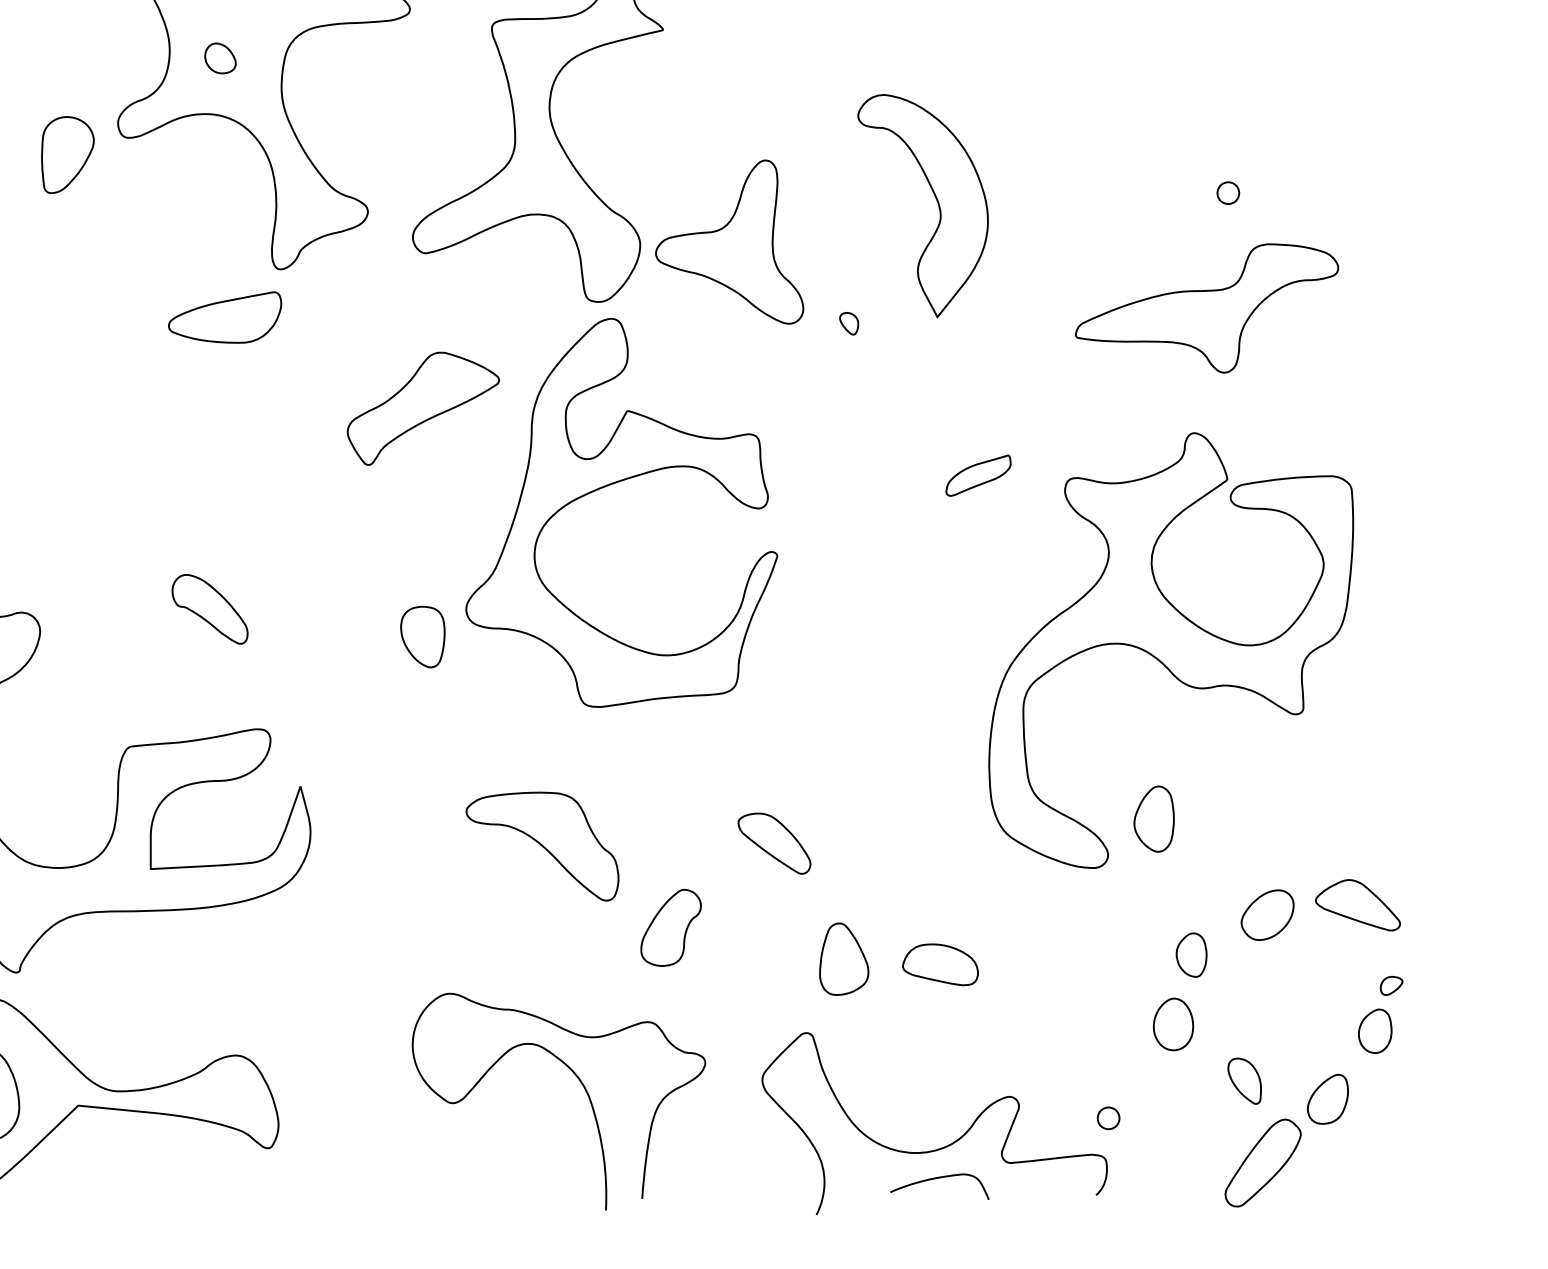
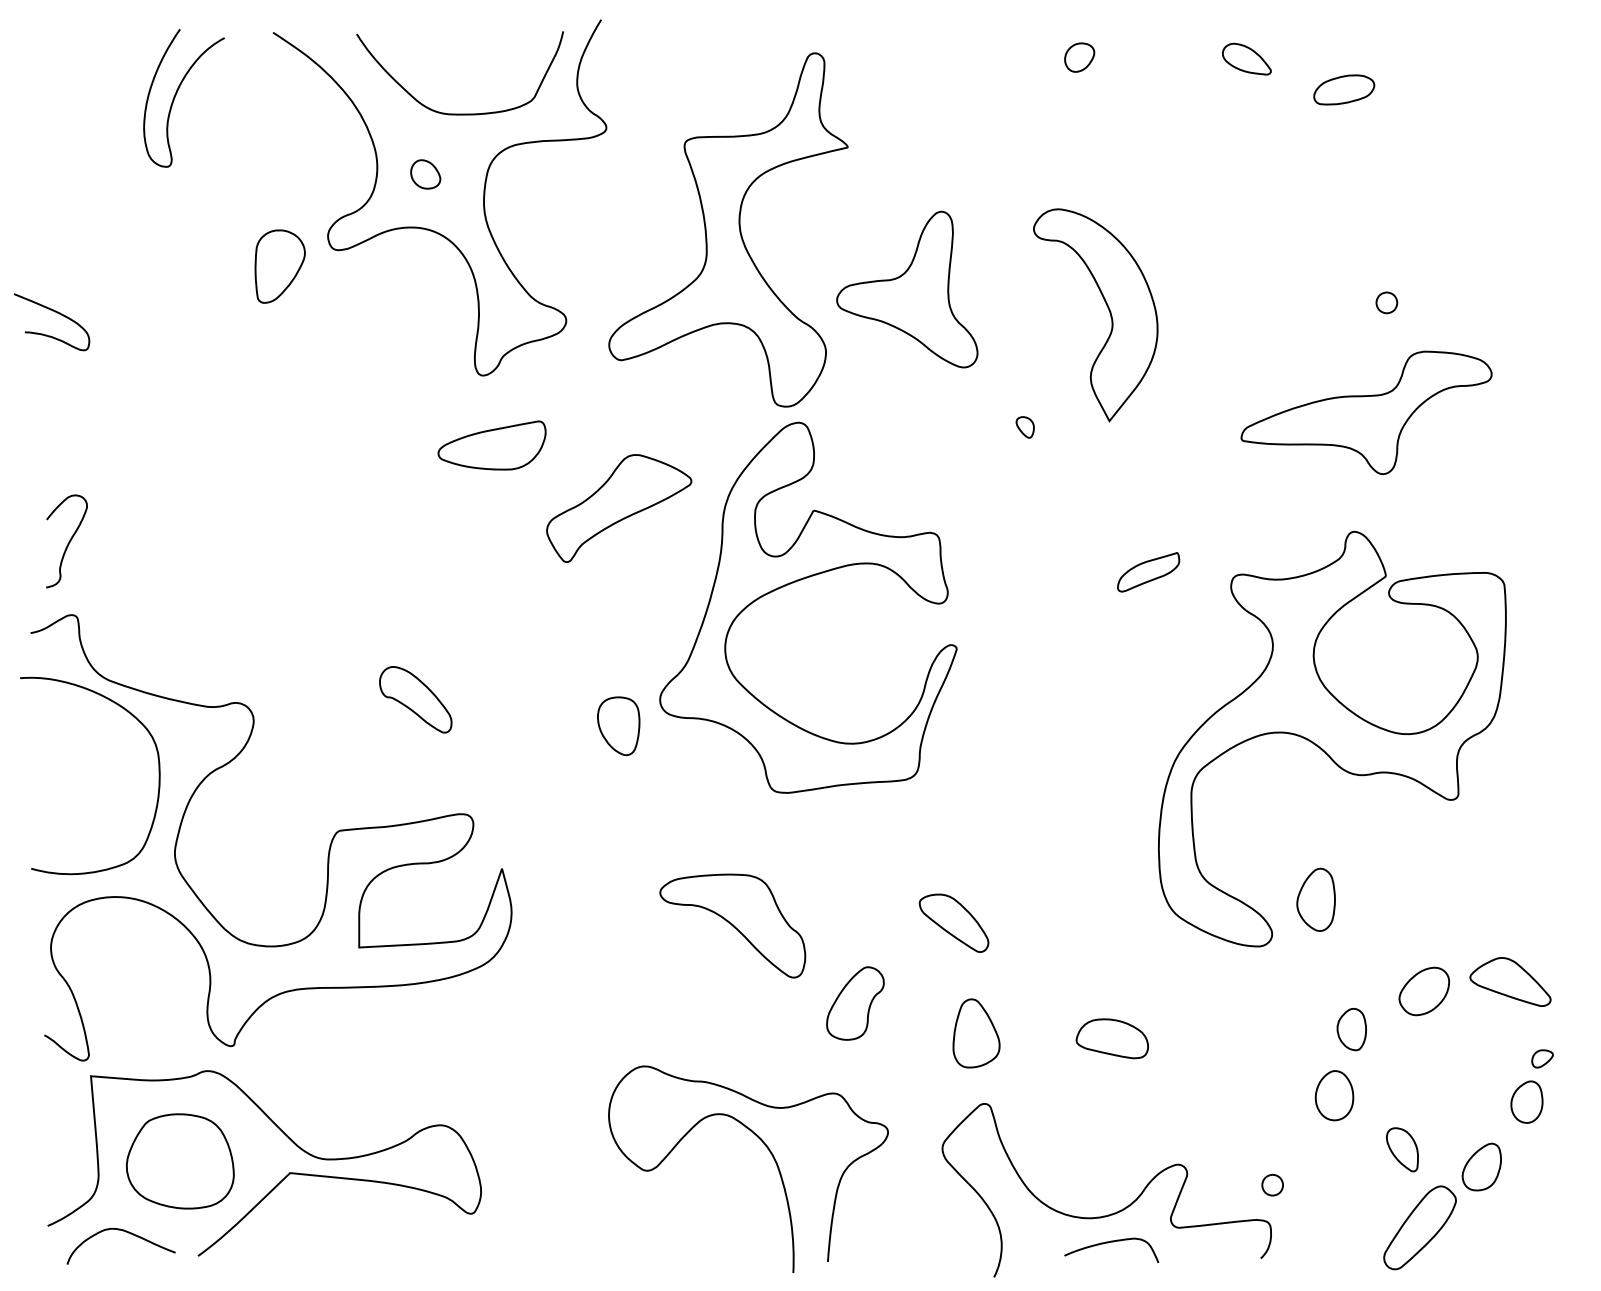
part: (729, 242) -> (907, 289), moved
part: (224, 317) -> (491, 445), moved
part: (844, 959) -> (976, 1033), moved

